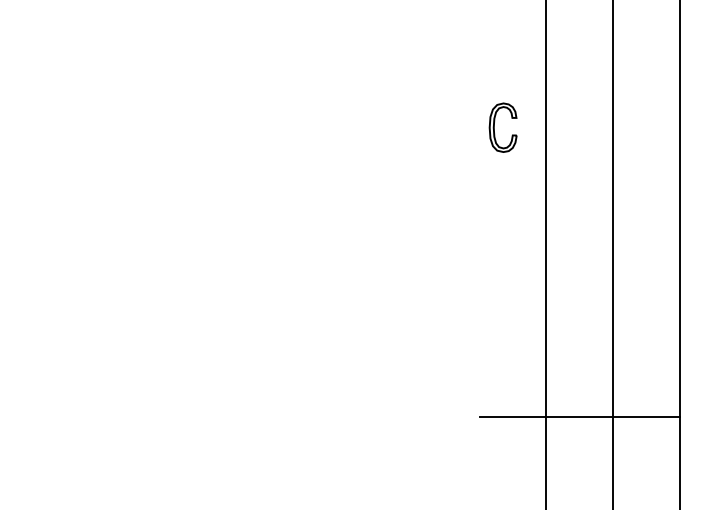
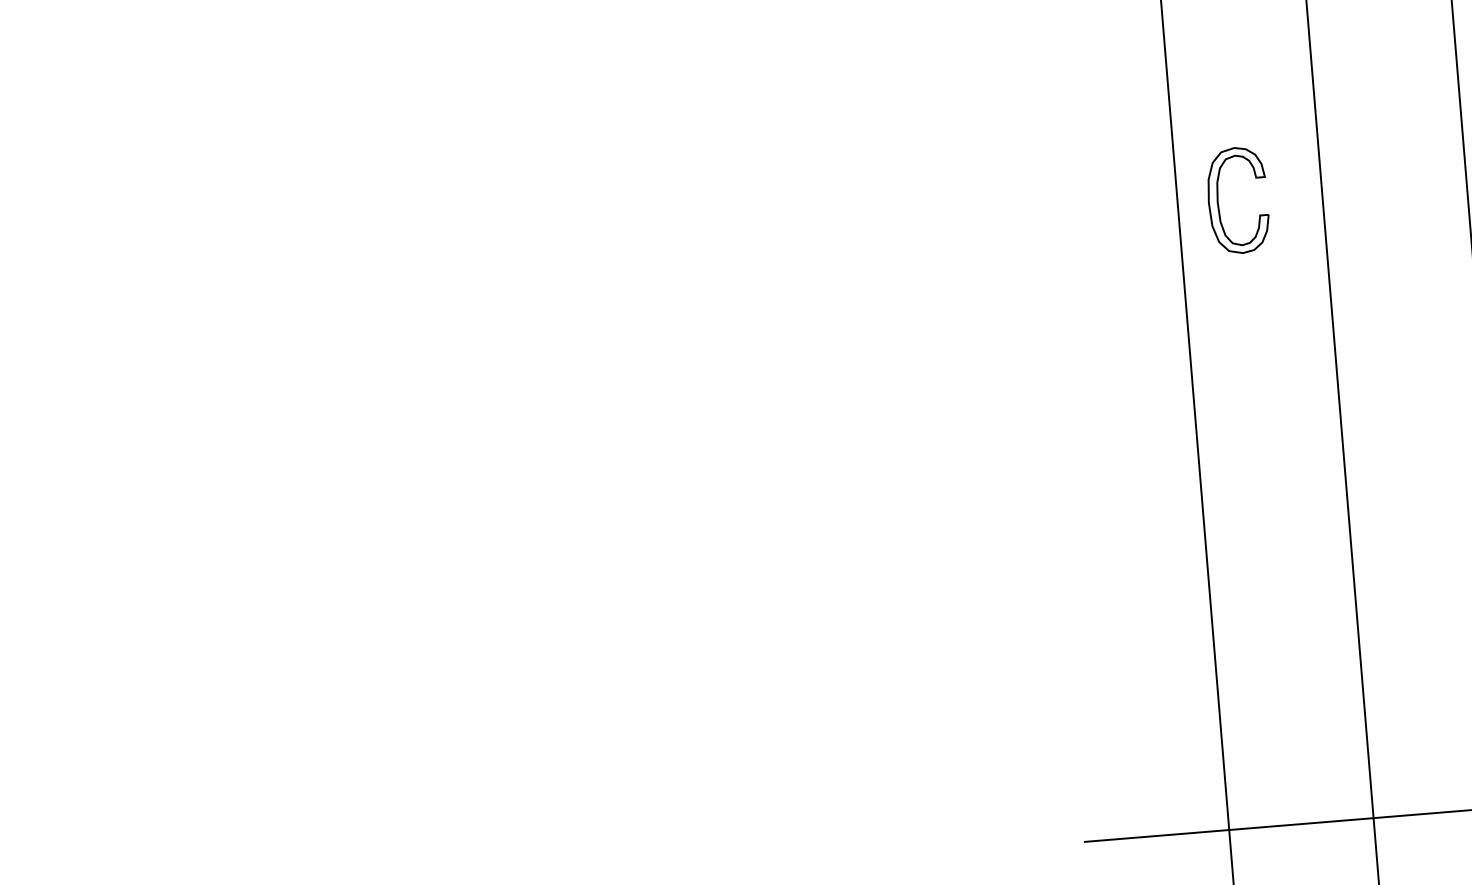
part: (494, 127) -> (1219, 201), moved

